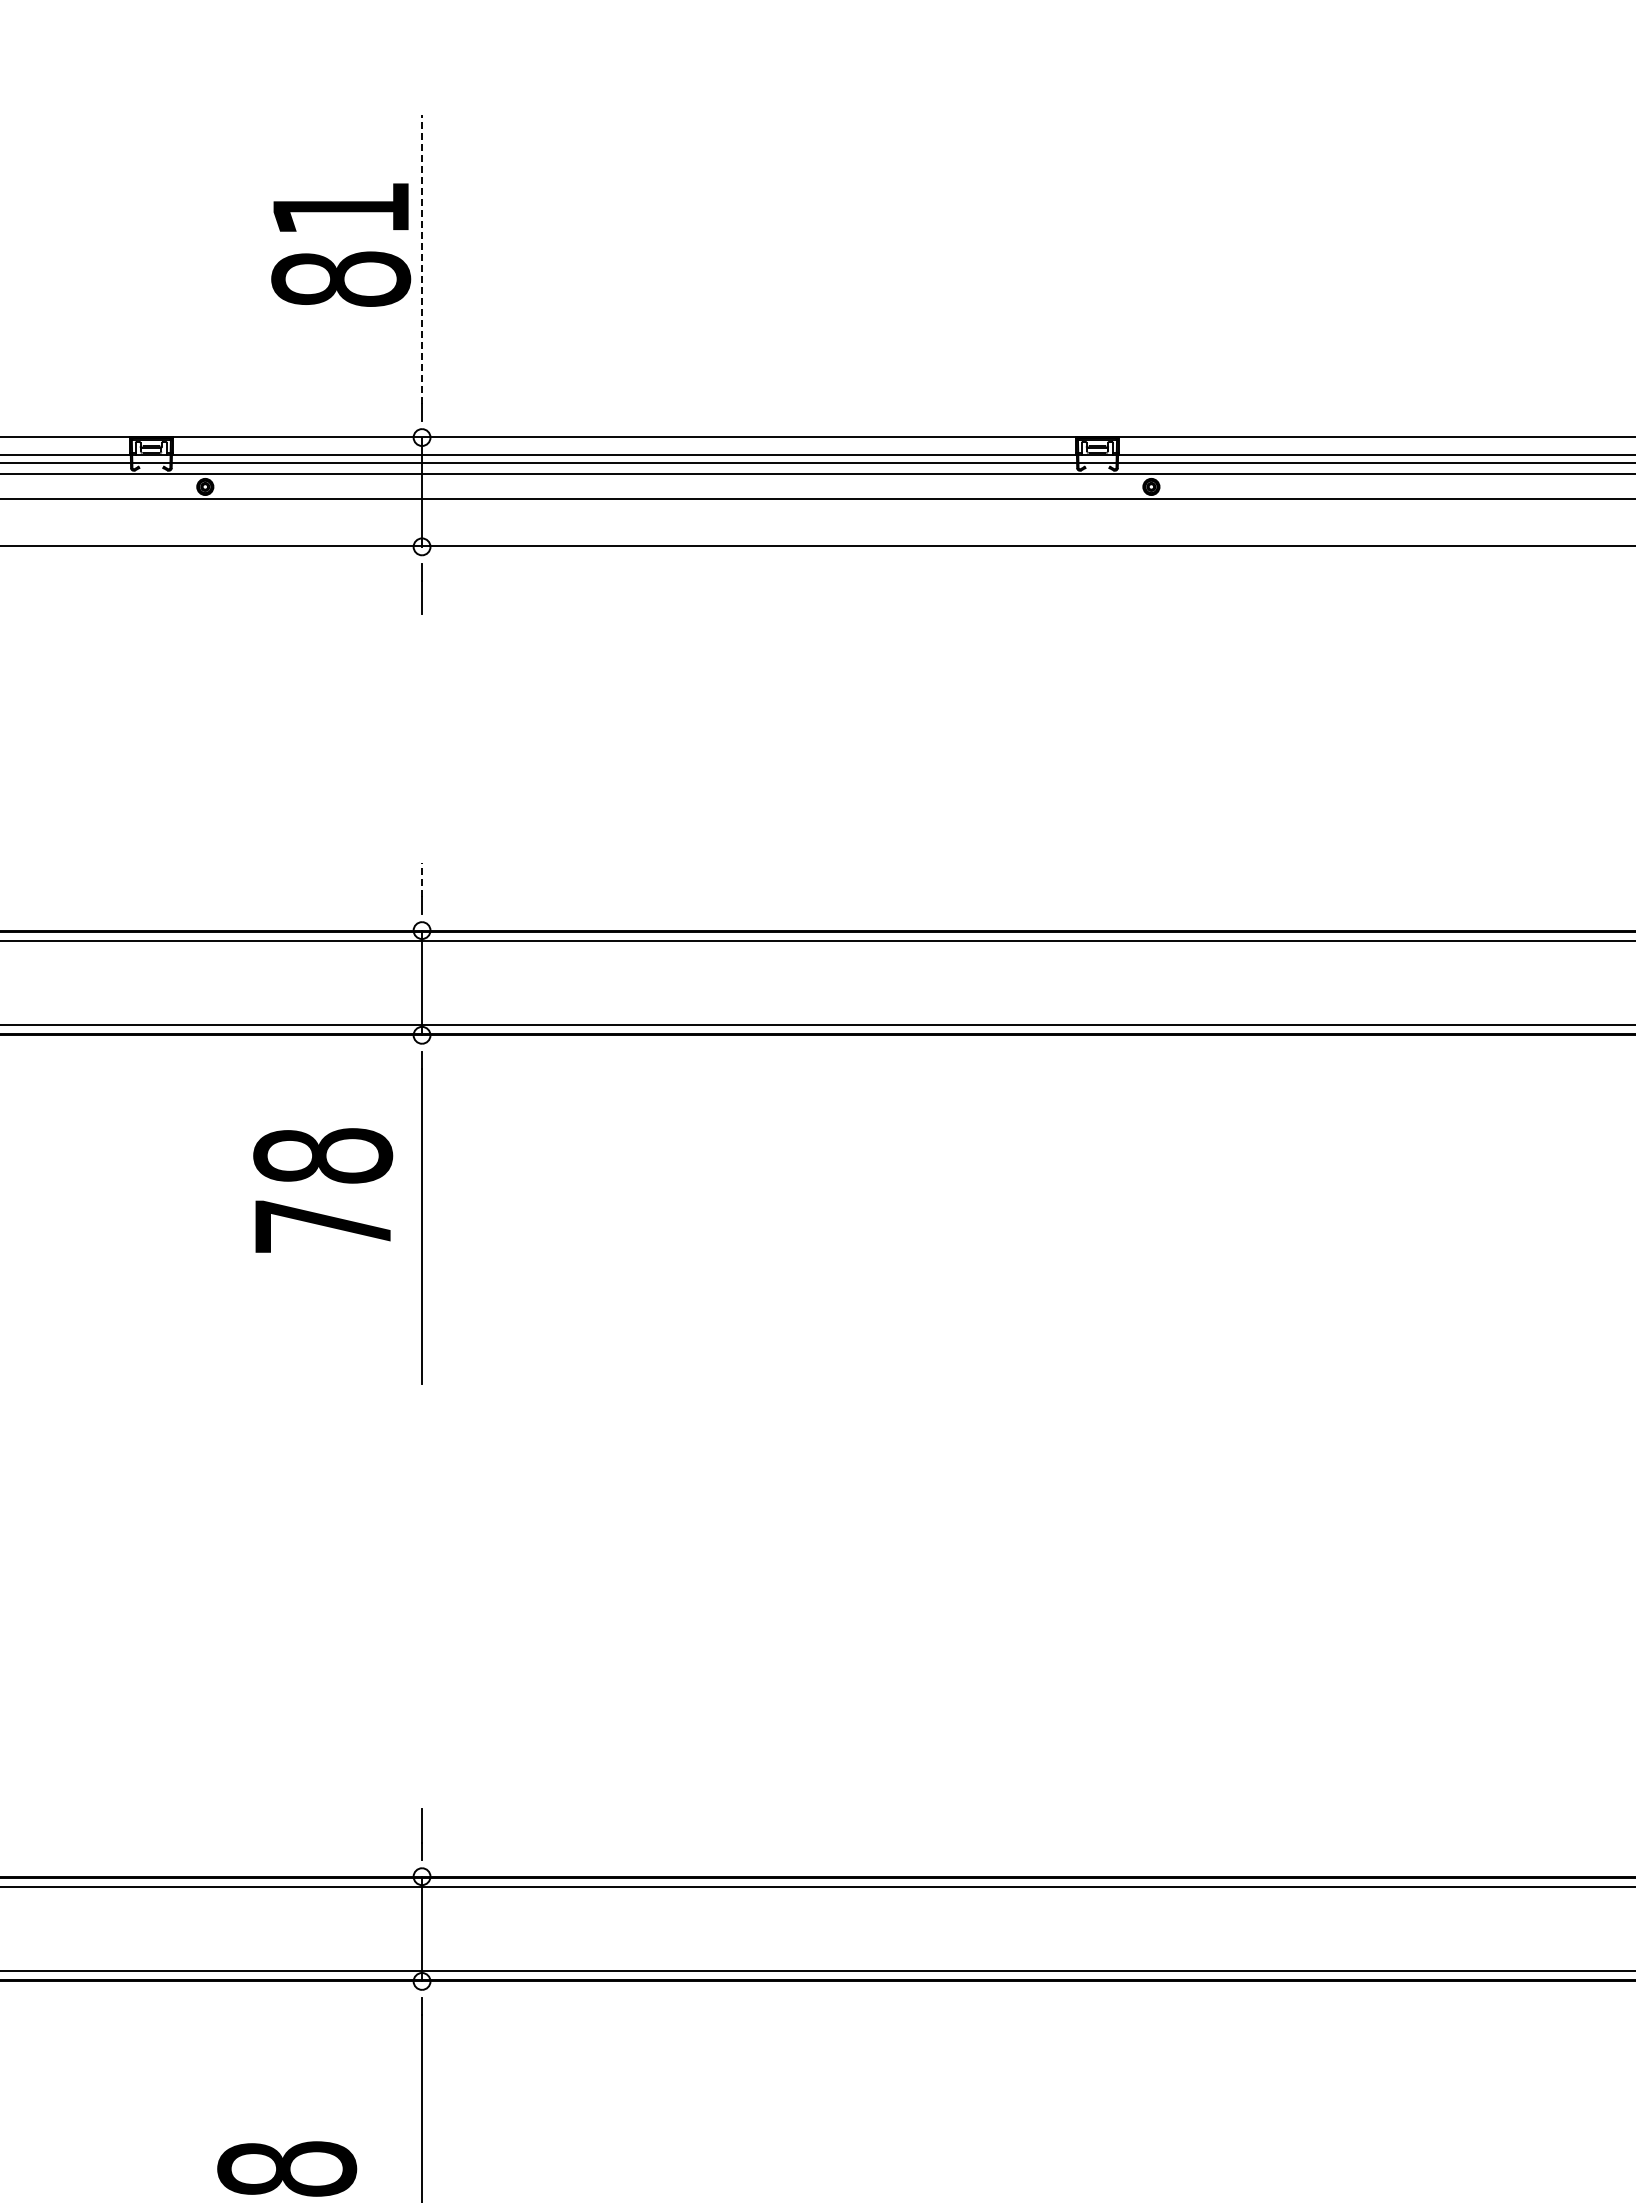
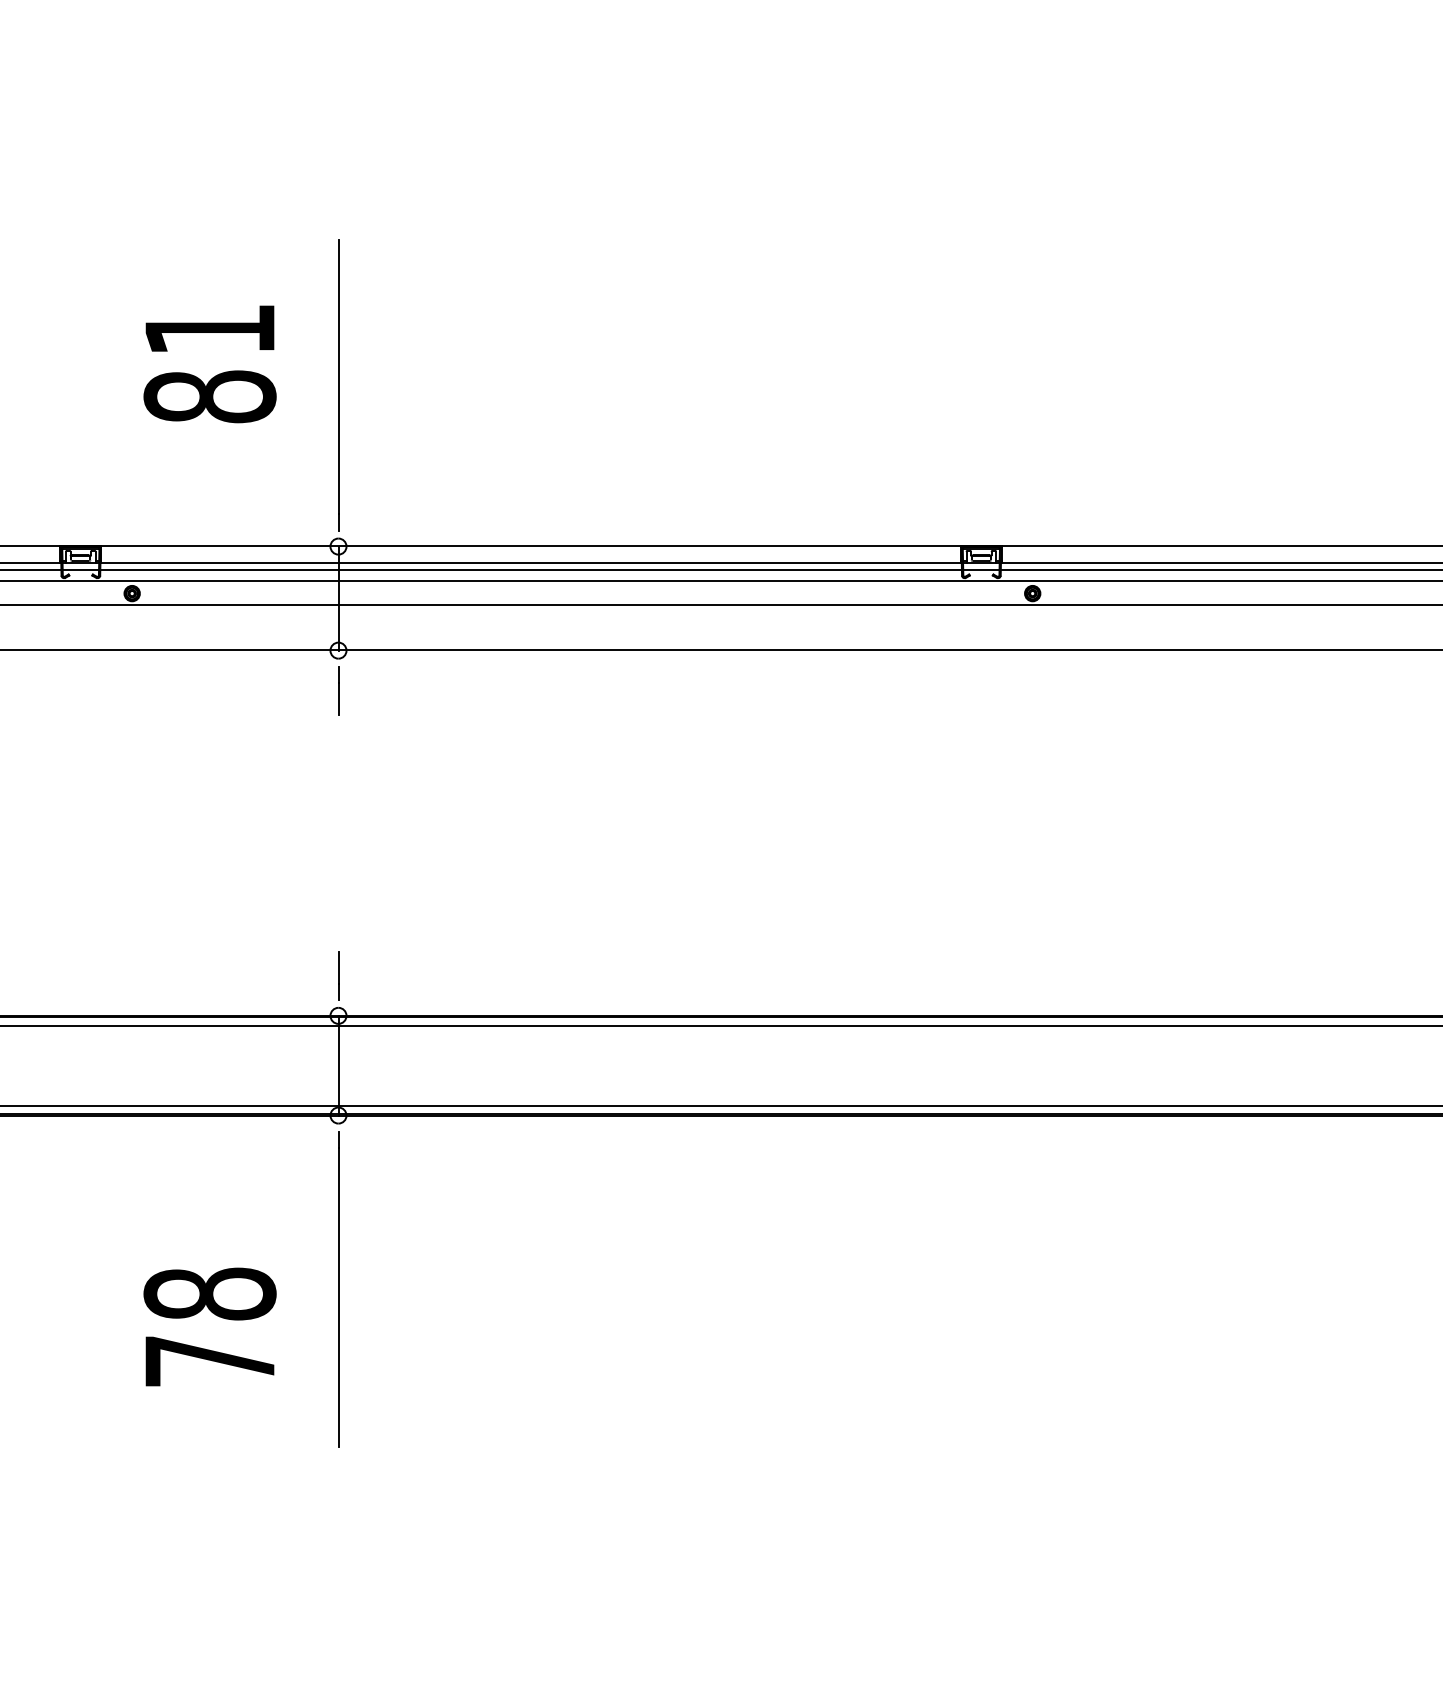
text: (341, 244) -> (210, 363), moved
line: (422, 259) -> (338, 377), dashed -> solid
line: (422, 879) -> (338, 967), dashed -> solid
text: (323, 1190) -> (210, 1327), moved

